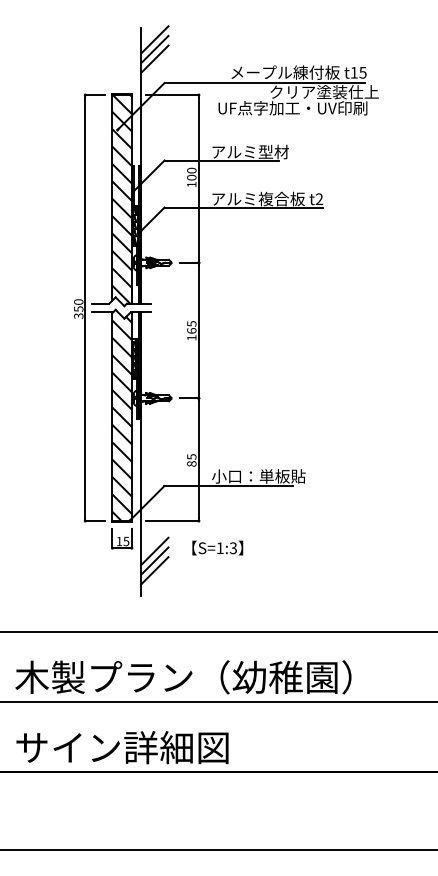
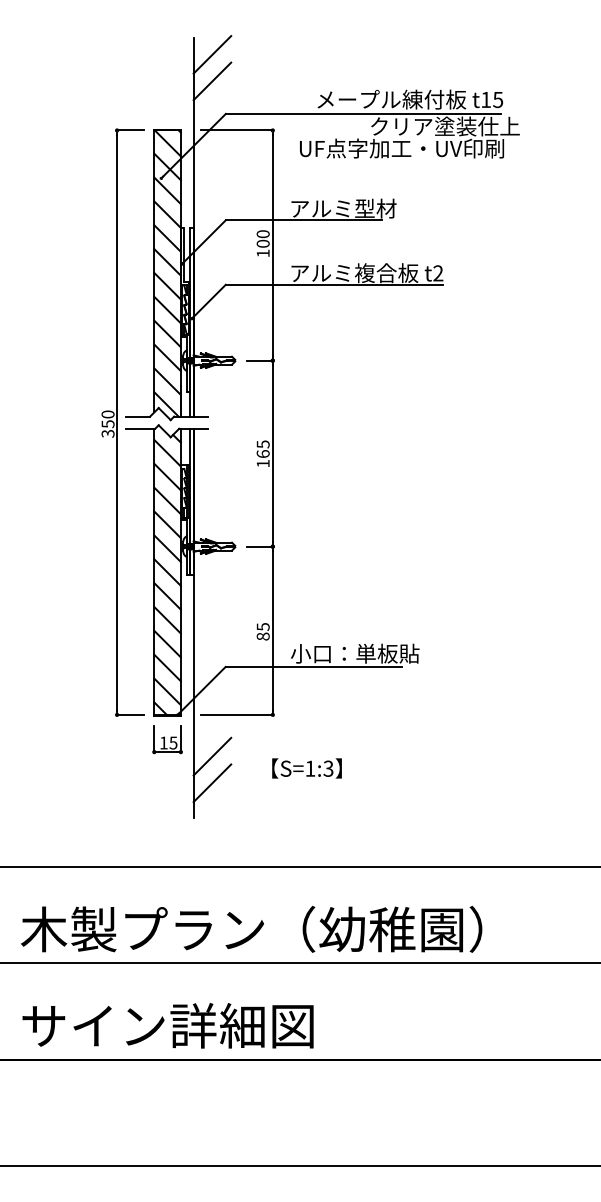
line: (154, 49) -> (211, 67), removed
text: (217, 547) -> (306, 767), moved
line: (154, 560) -> (211, 769), removed

